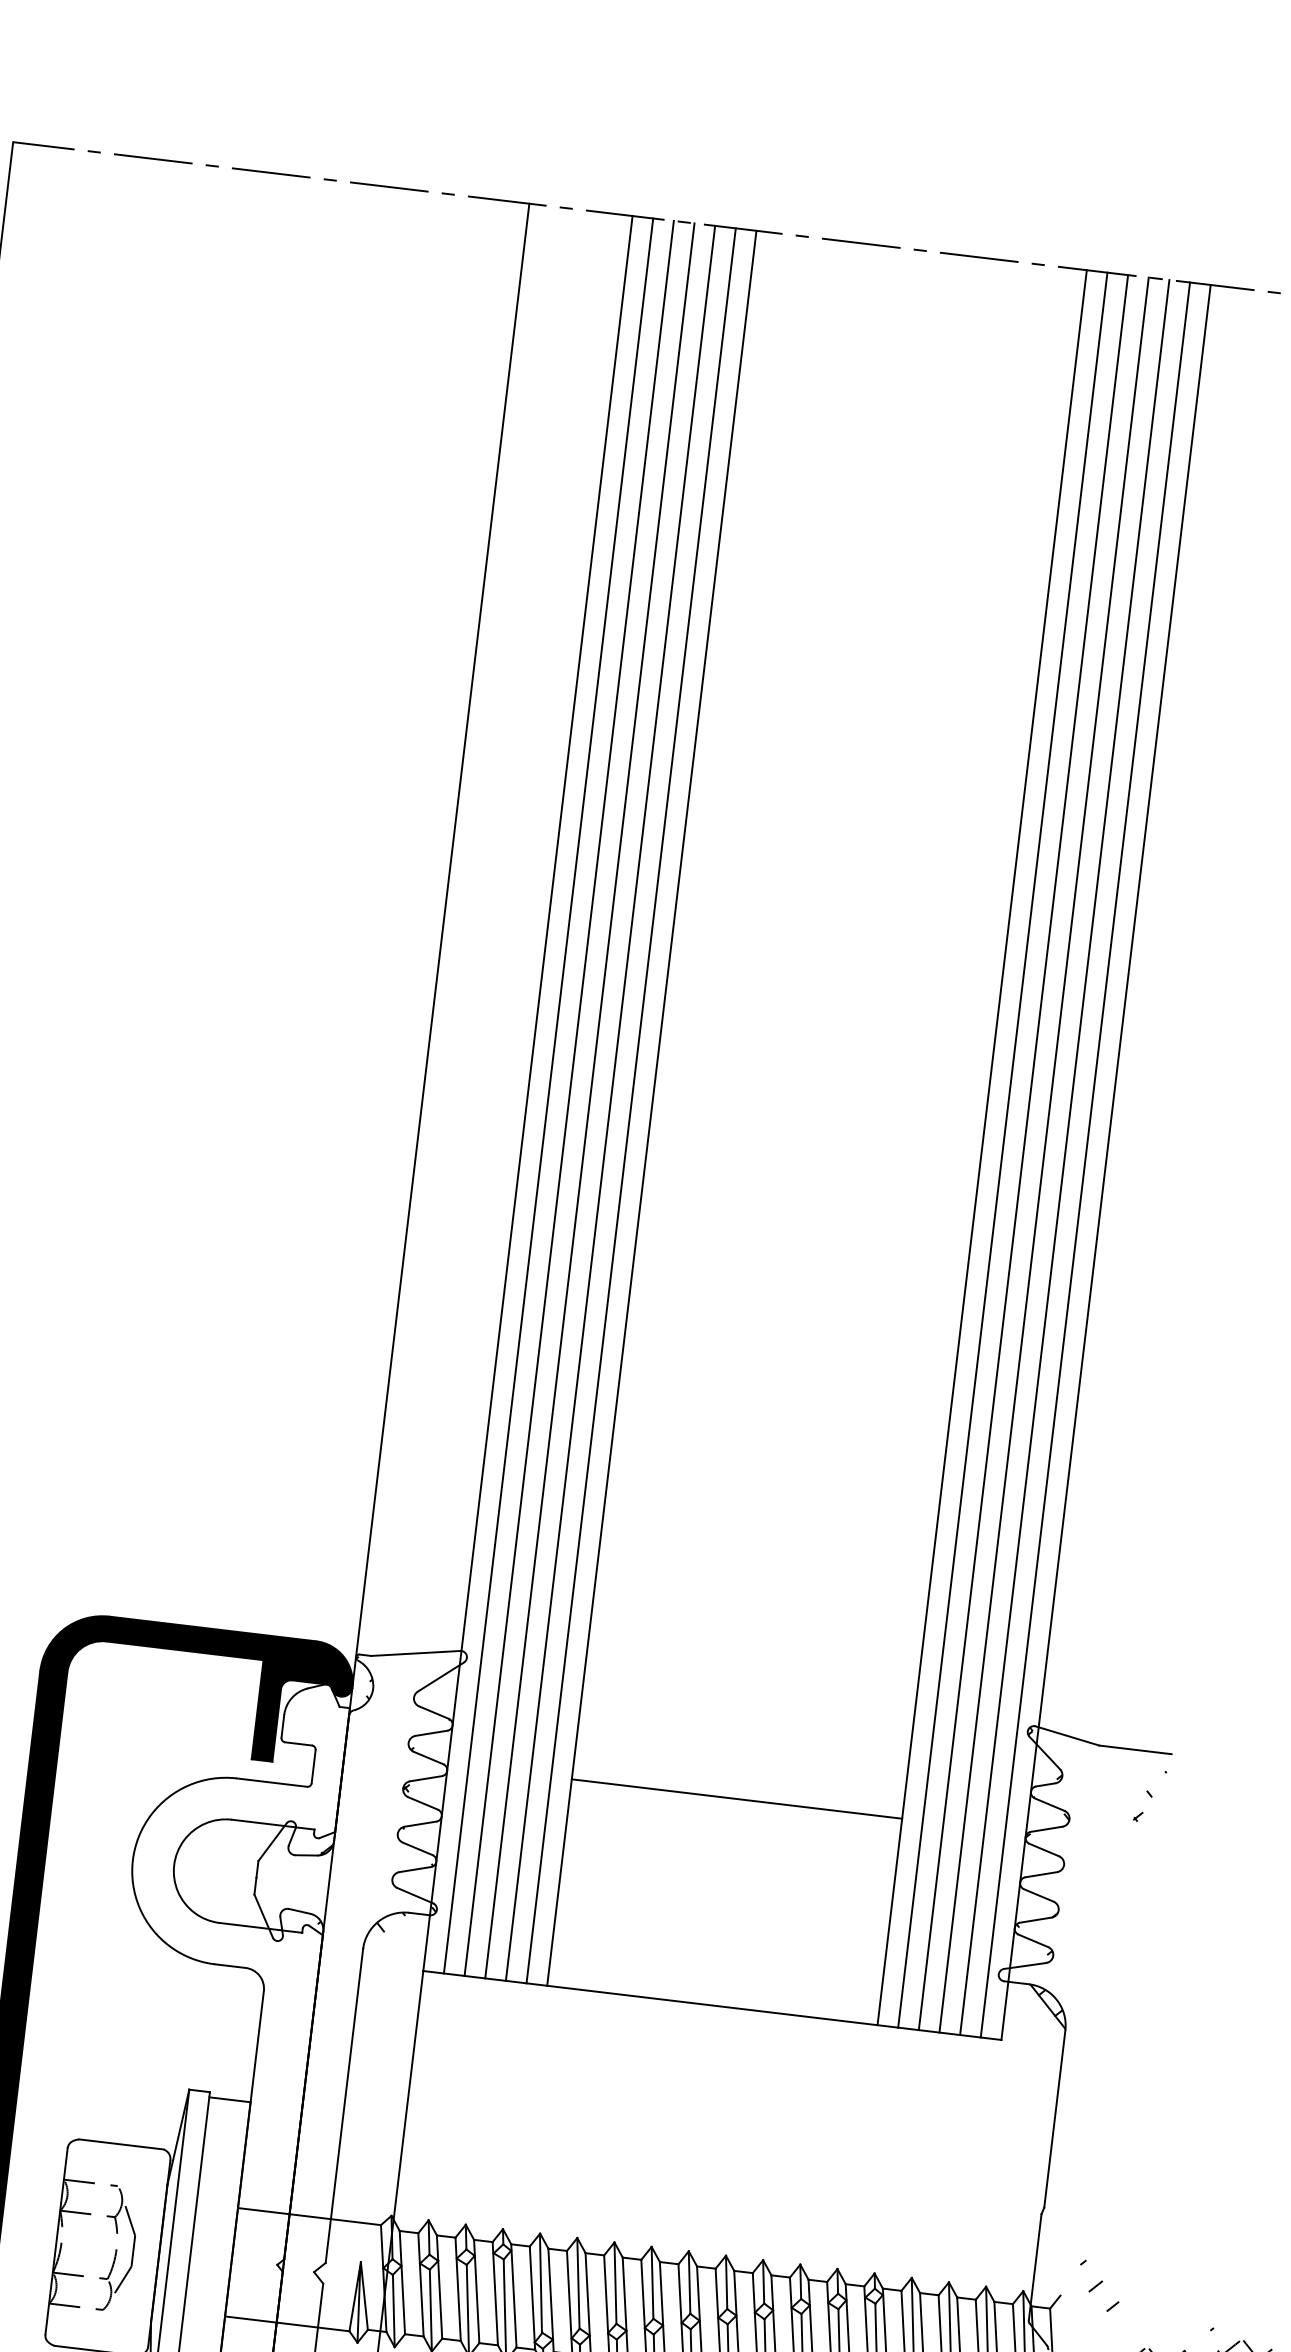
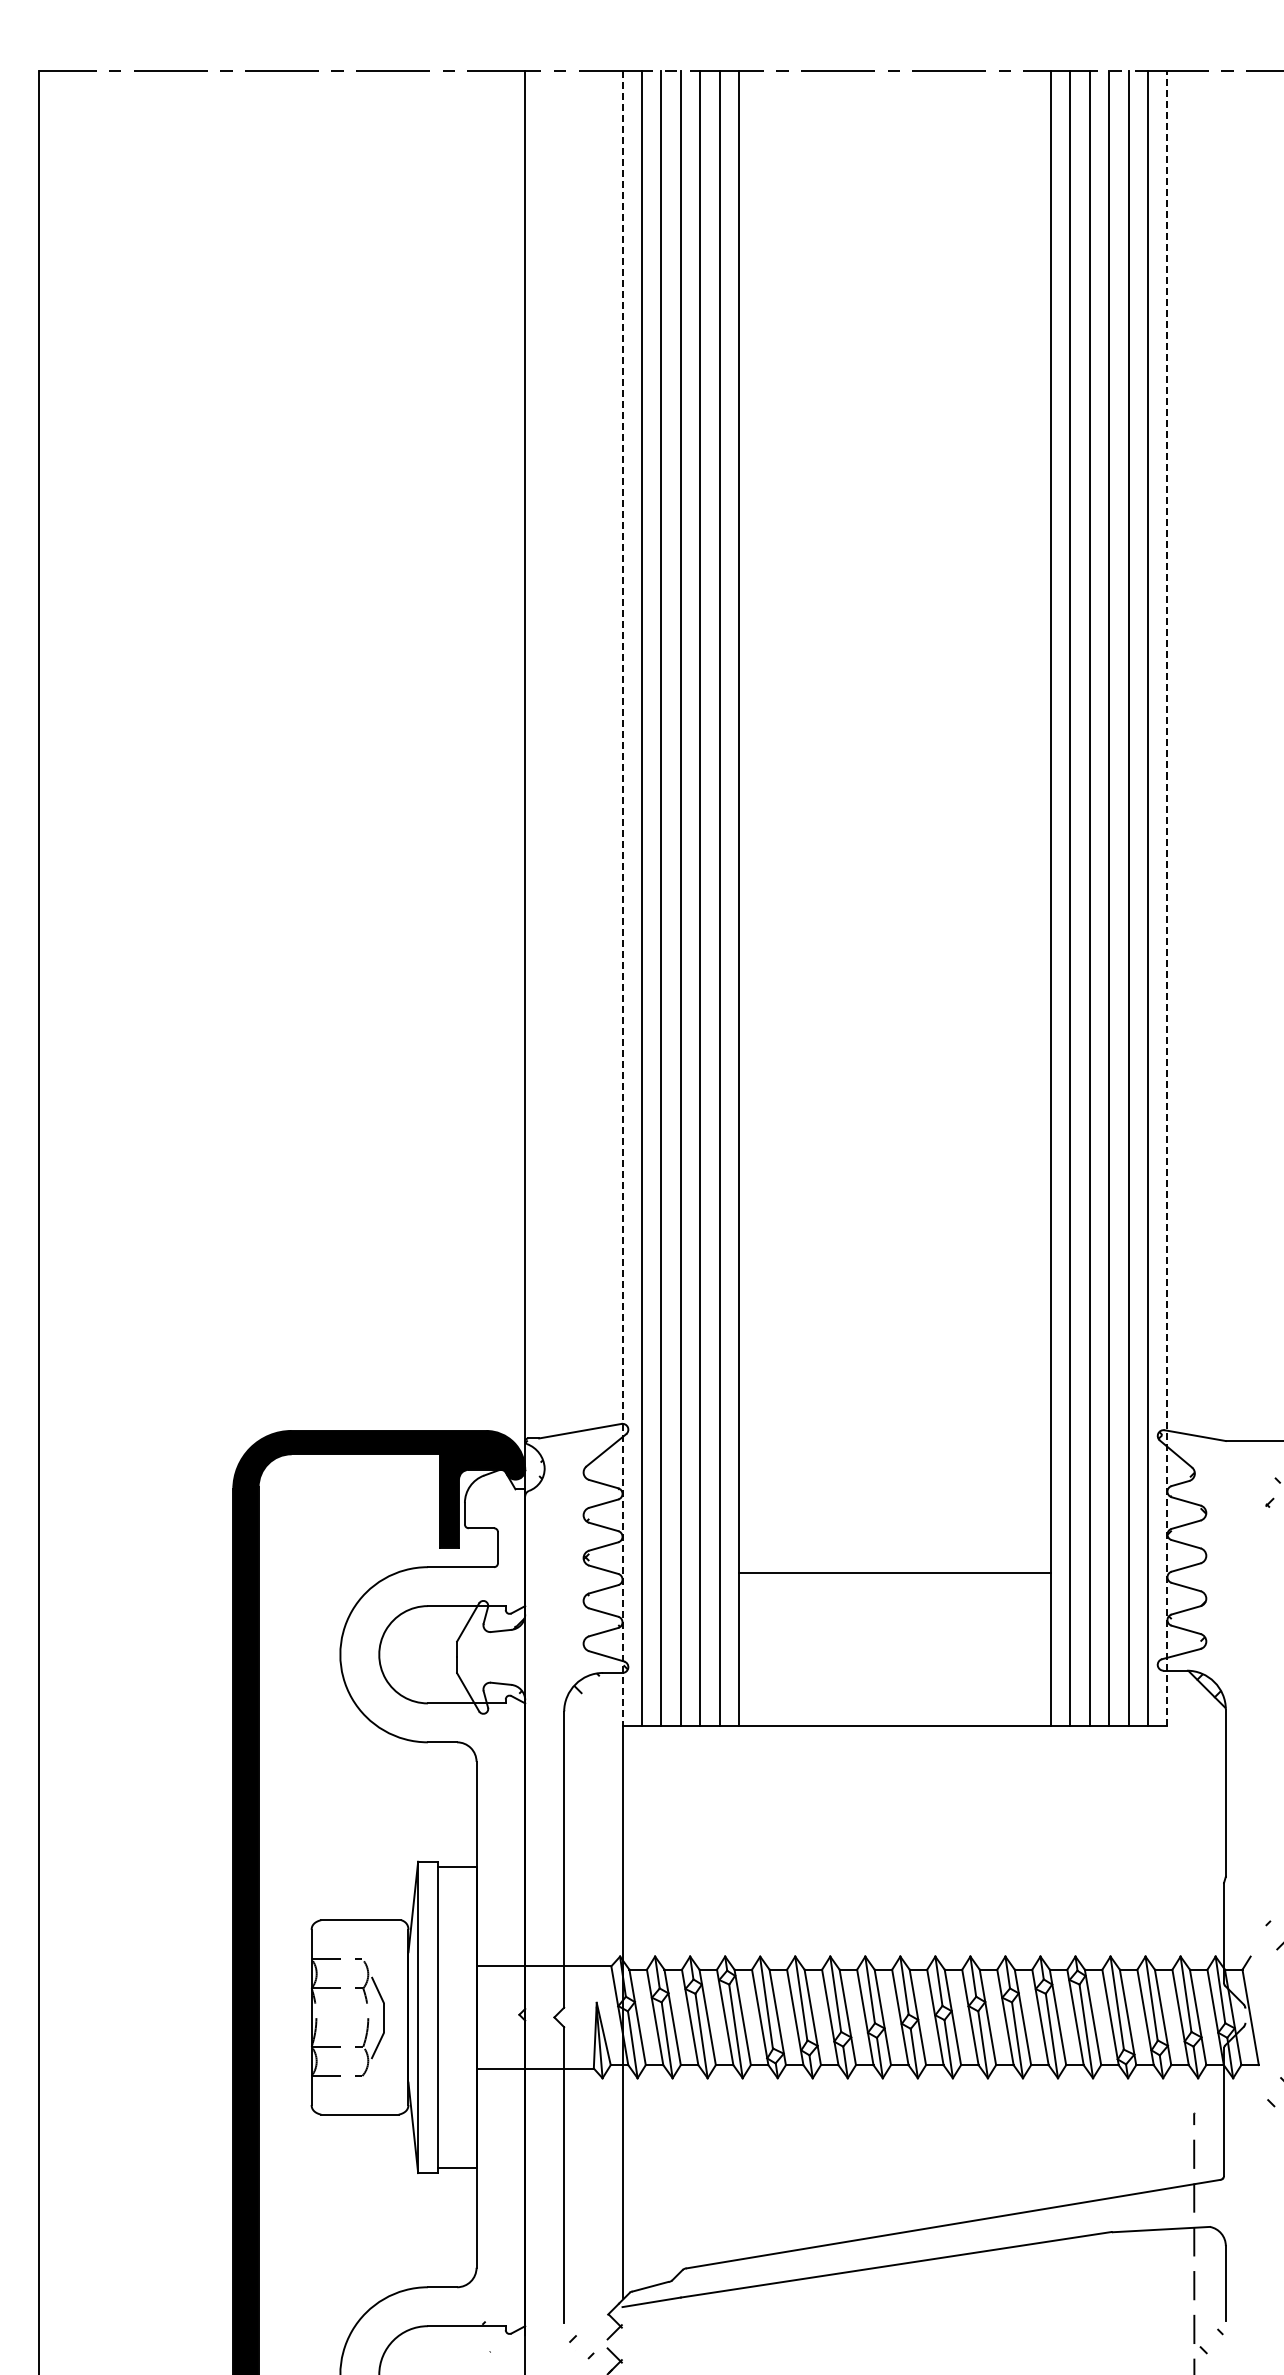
line: (527, 1093) -> (622, 898), solid -> dashed
line: (1106, 1161) -> (1167, 897), solid -> dashed
line: (736, 1798) -> (894, 1572), moved

